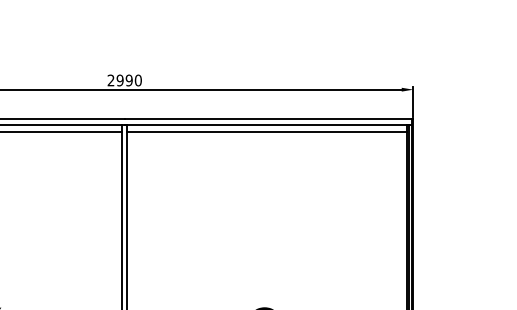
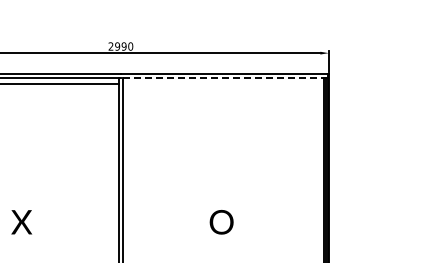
line: (267, 124) -> (223, 78), solid -> dashed
line: (267, 131) -> (223, 83), removed

